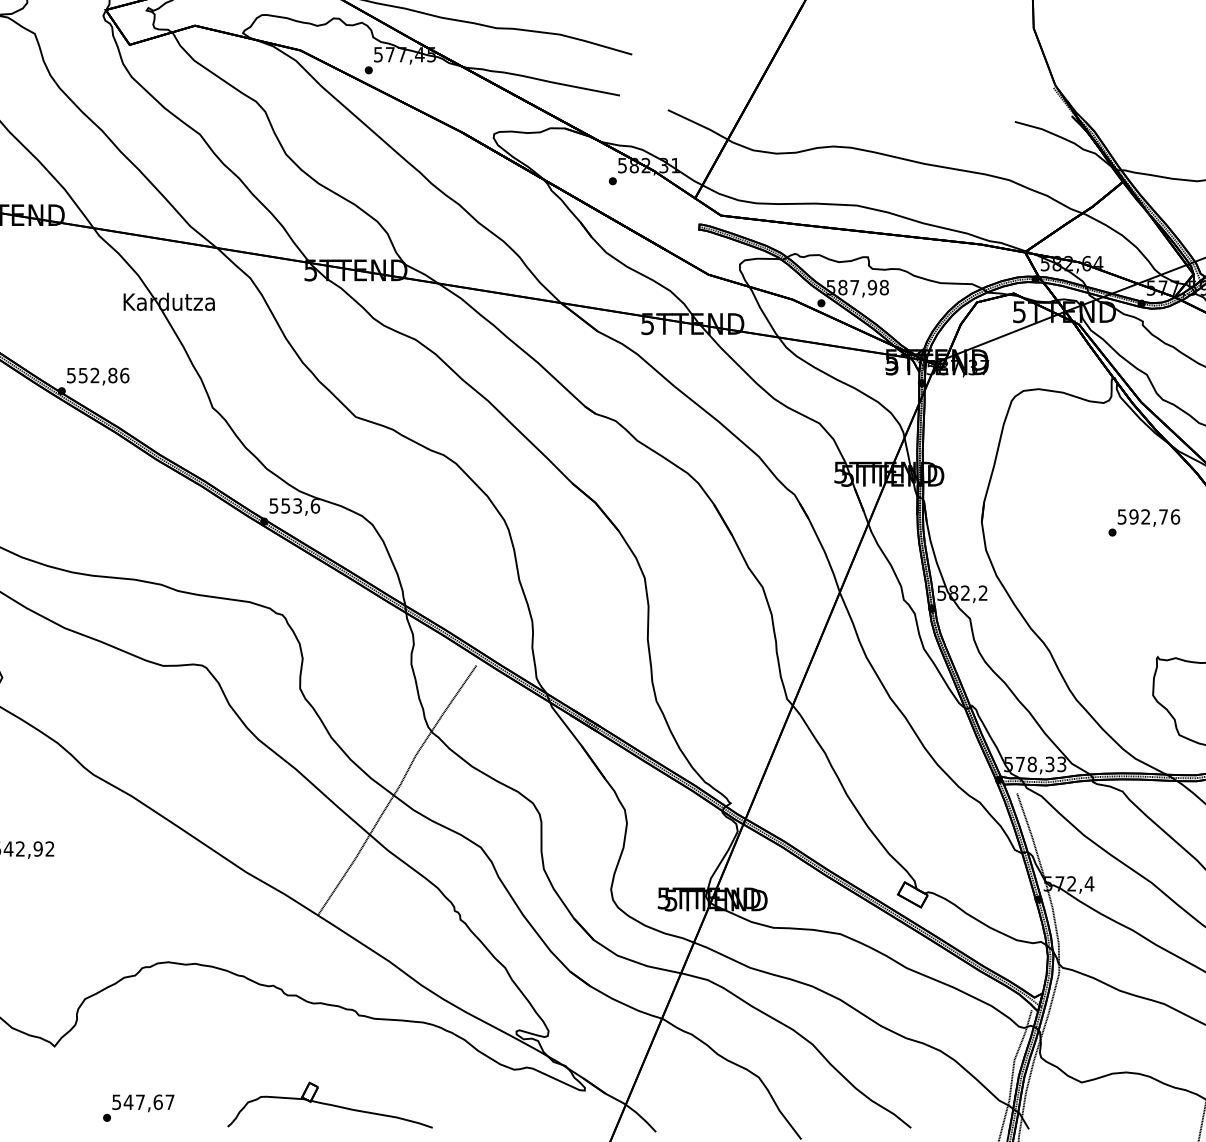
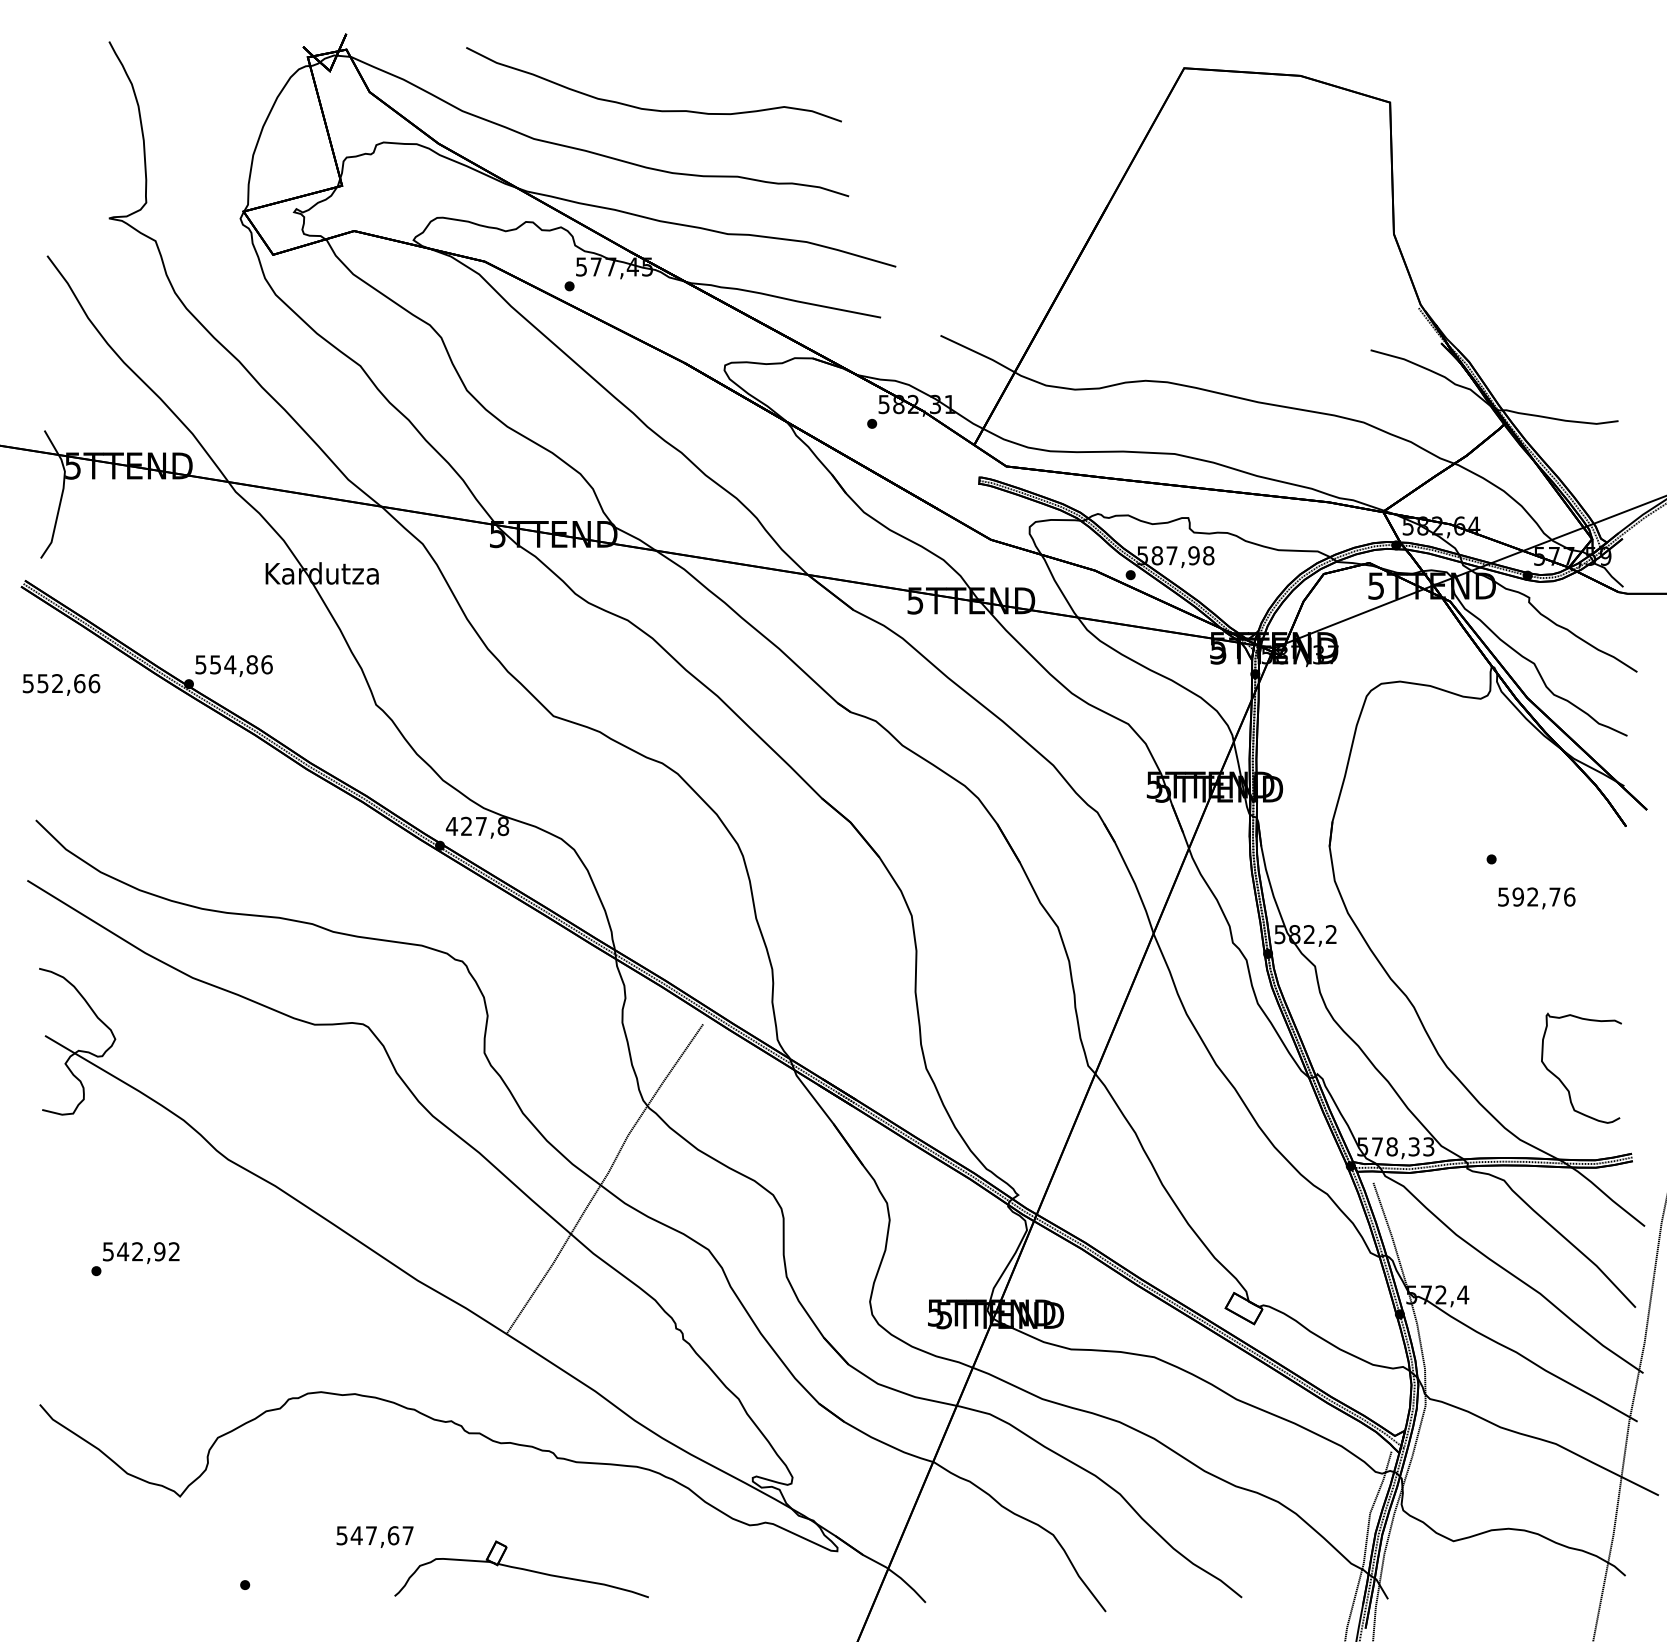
text: (95, 375) -> (230, 664), 552,86 -> 554,86
text: (294, 506) -> (477, 826), 553,6 -> 427,8
text: (1148, 518) -> (1536, 898), moved
text: (142, 1102) -> (374, 1536), moved

